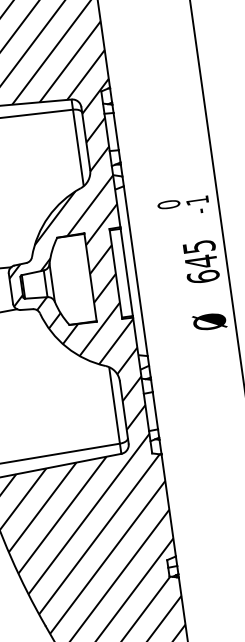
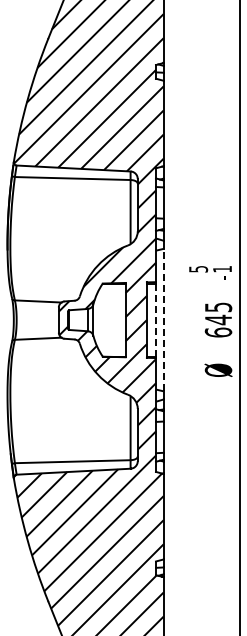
text: (168, 203) -> (198, 268), 0 -> 5
line: (135, 270) -> (163, 319), solid -> dashed
line: (127, 272) -> (156, 320), solid -> dashed

